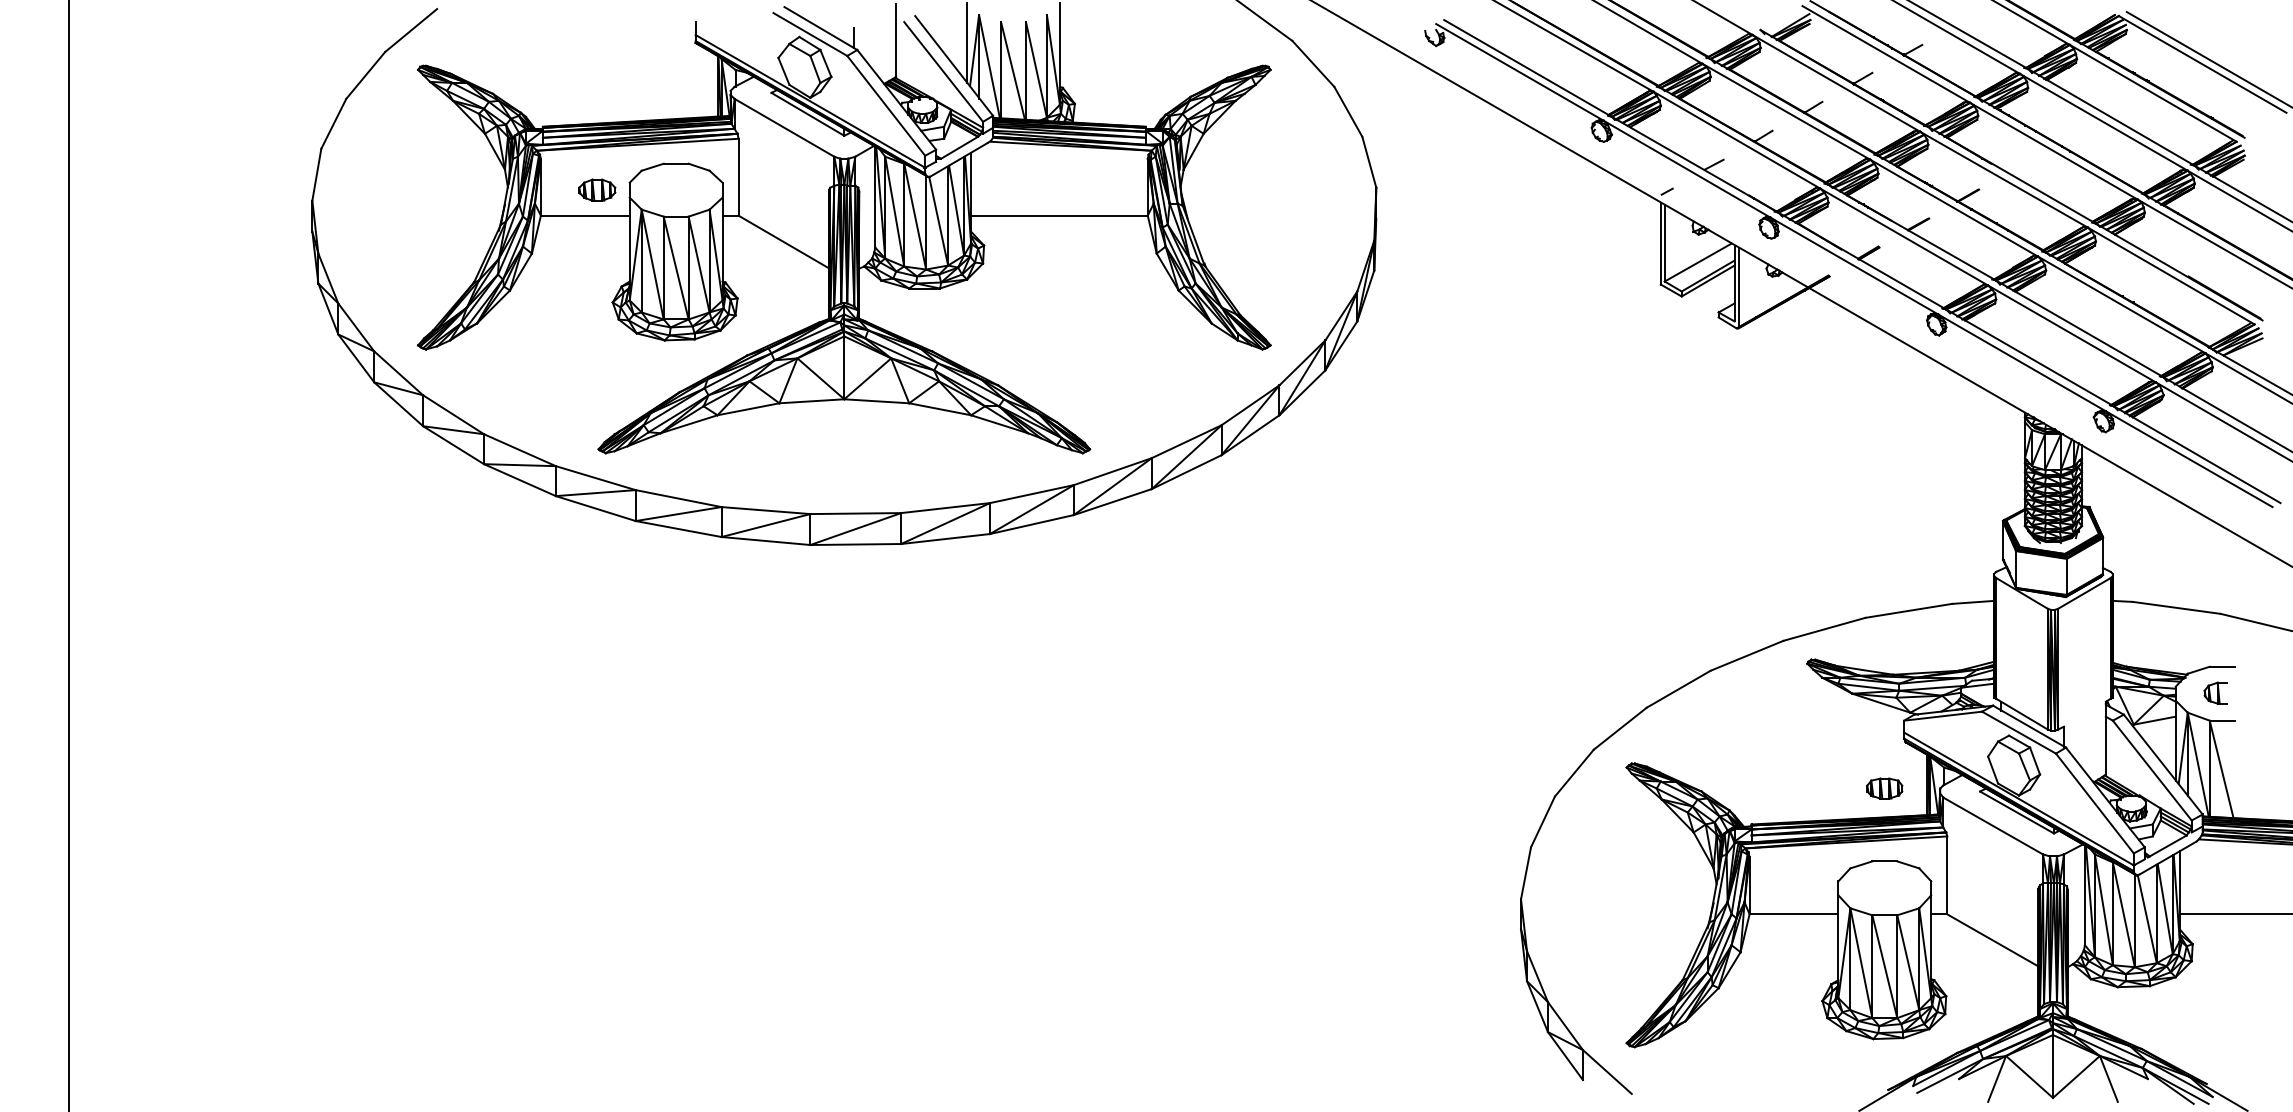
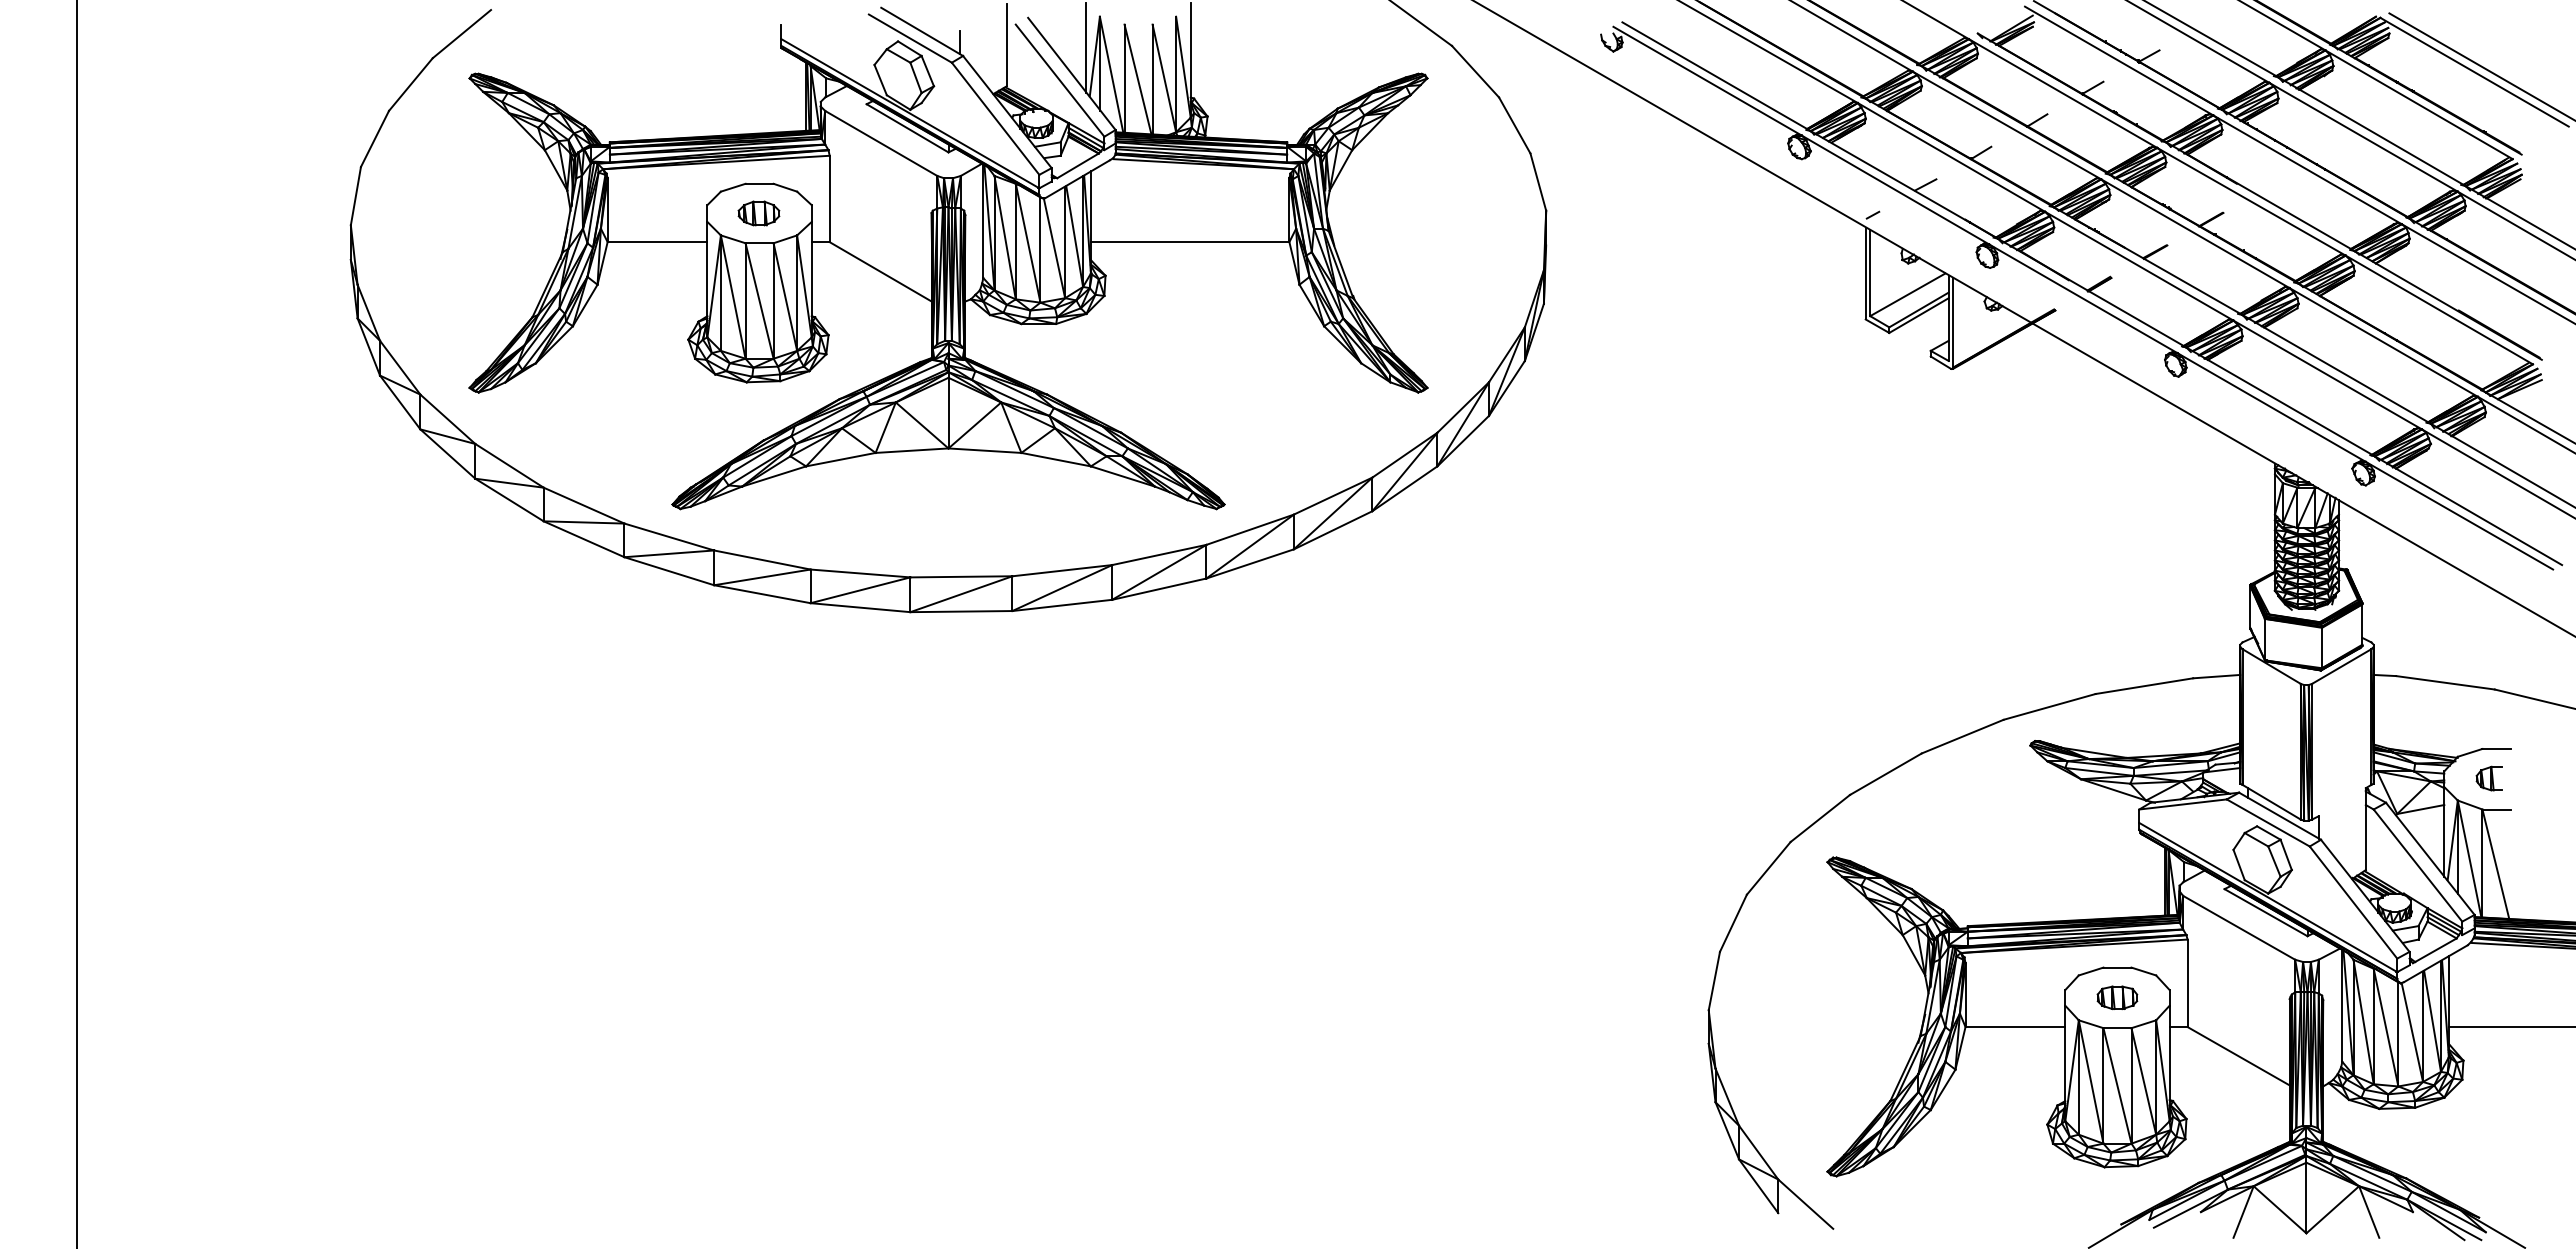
part: (596, 190) -> (758, 213), moved
part: (1884, 788) -> (2117, 997), moved

